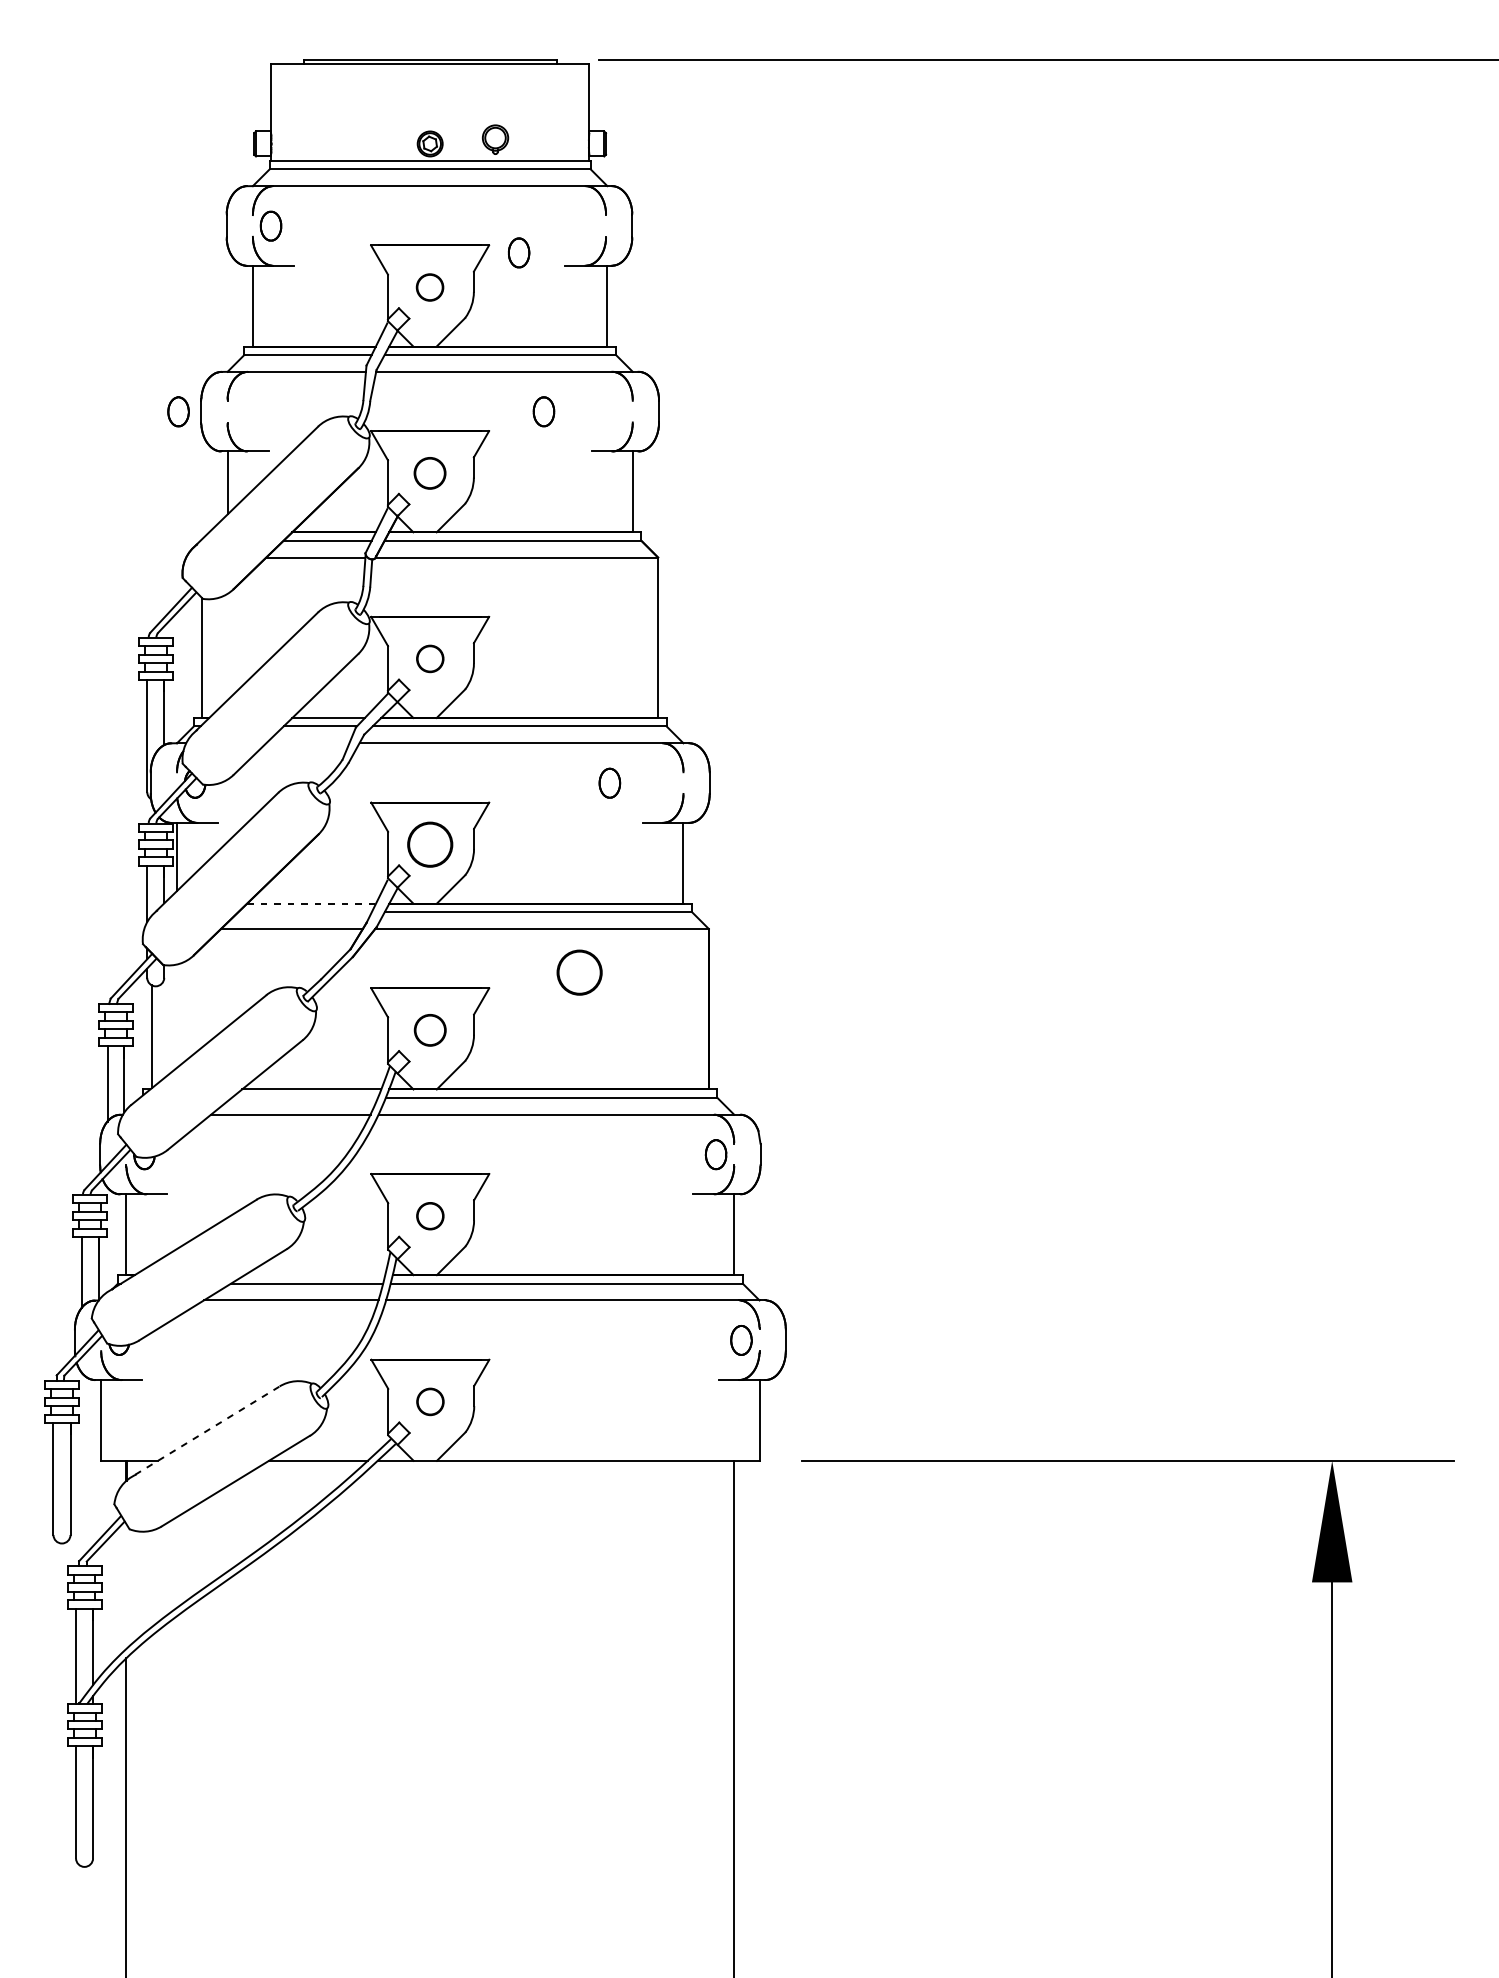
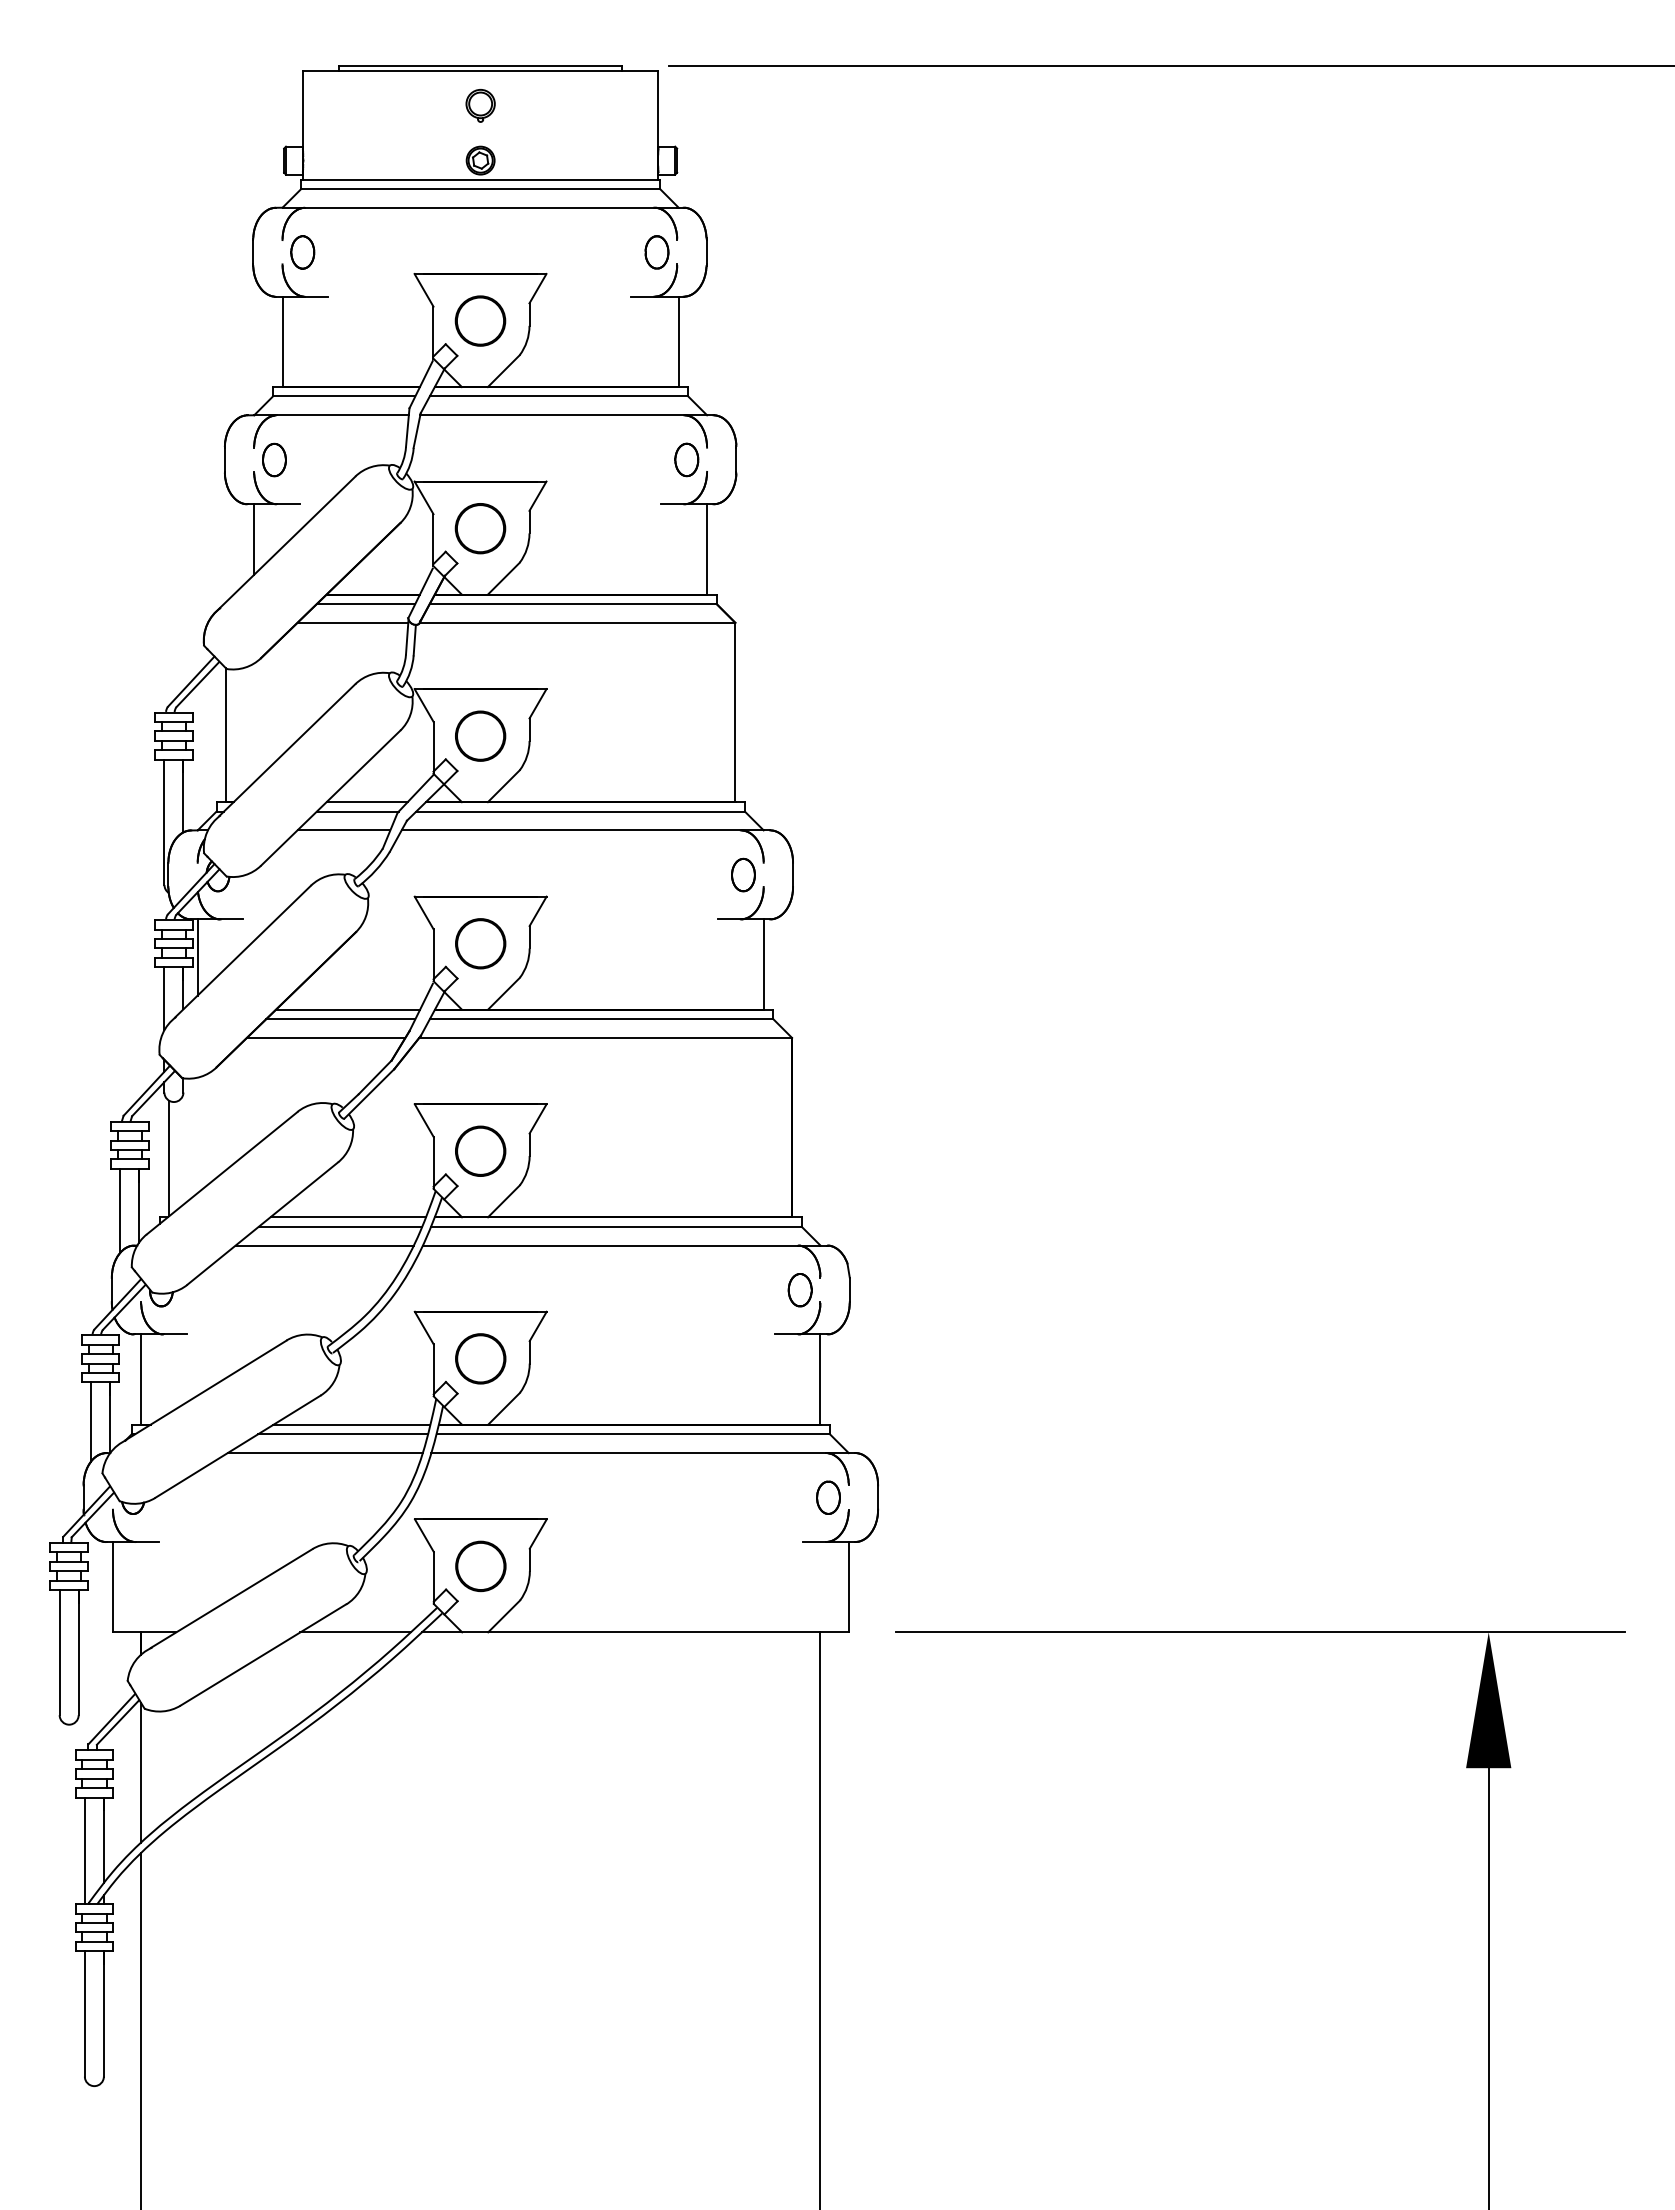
part: (495, 139) -> (480, 105), moved
part: (518, 253) -> (656, 252), moved
part: (430, 287) -> (480, 320), size x1.67
part: (178, 411) -> (274, 459), moved
part: (543, 411) -> (686, 459), moved
part: (430, 473) -> (480, 528), size x1.43
part: (430, 658) -> (480, 735), size x1.67
line: (307, 743) -> (343, 830), added
part: (609, 782) -> (743, 874), moved
line: (311, 903) -> (348, 1009), dashed -> solid
line: (304, 912) -> (340, 1019), added
part: (579, 972) -> (647, 1086), removed
part: (430, 1029) -> (480, 1150), size x1.43
line: (304, 1097) -> (340, 1226), added
circle: (430, 1215) -> (480, 1358), size x1.67
line: (314, 1274) -> (351, 1424), added
part: (430, 1401) -> (480, 1566), size x1.67
line: (207, 1430) -> (231, 1598), dashed -> solid
line: (126, 1586) -> (141, 1772), added

